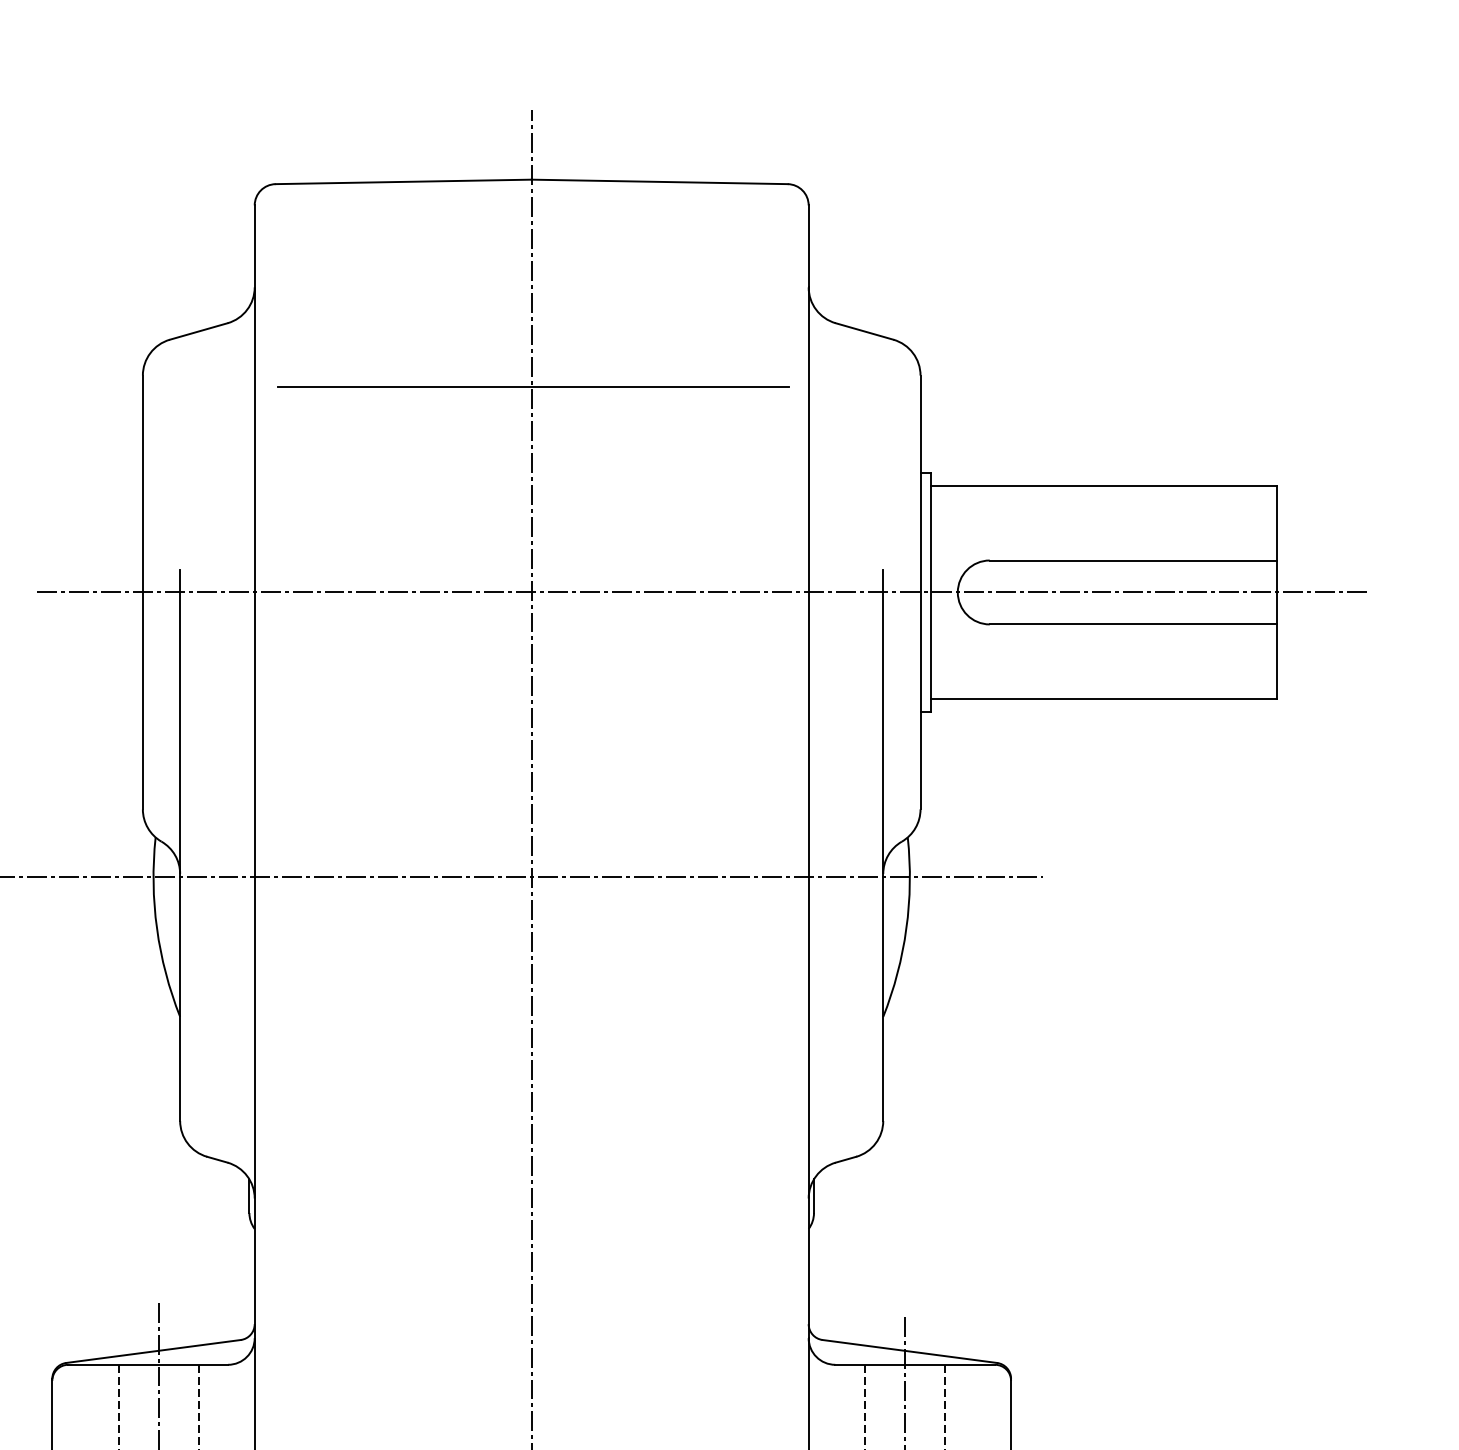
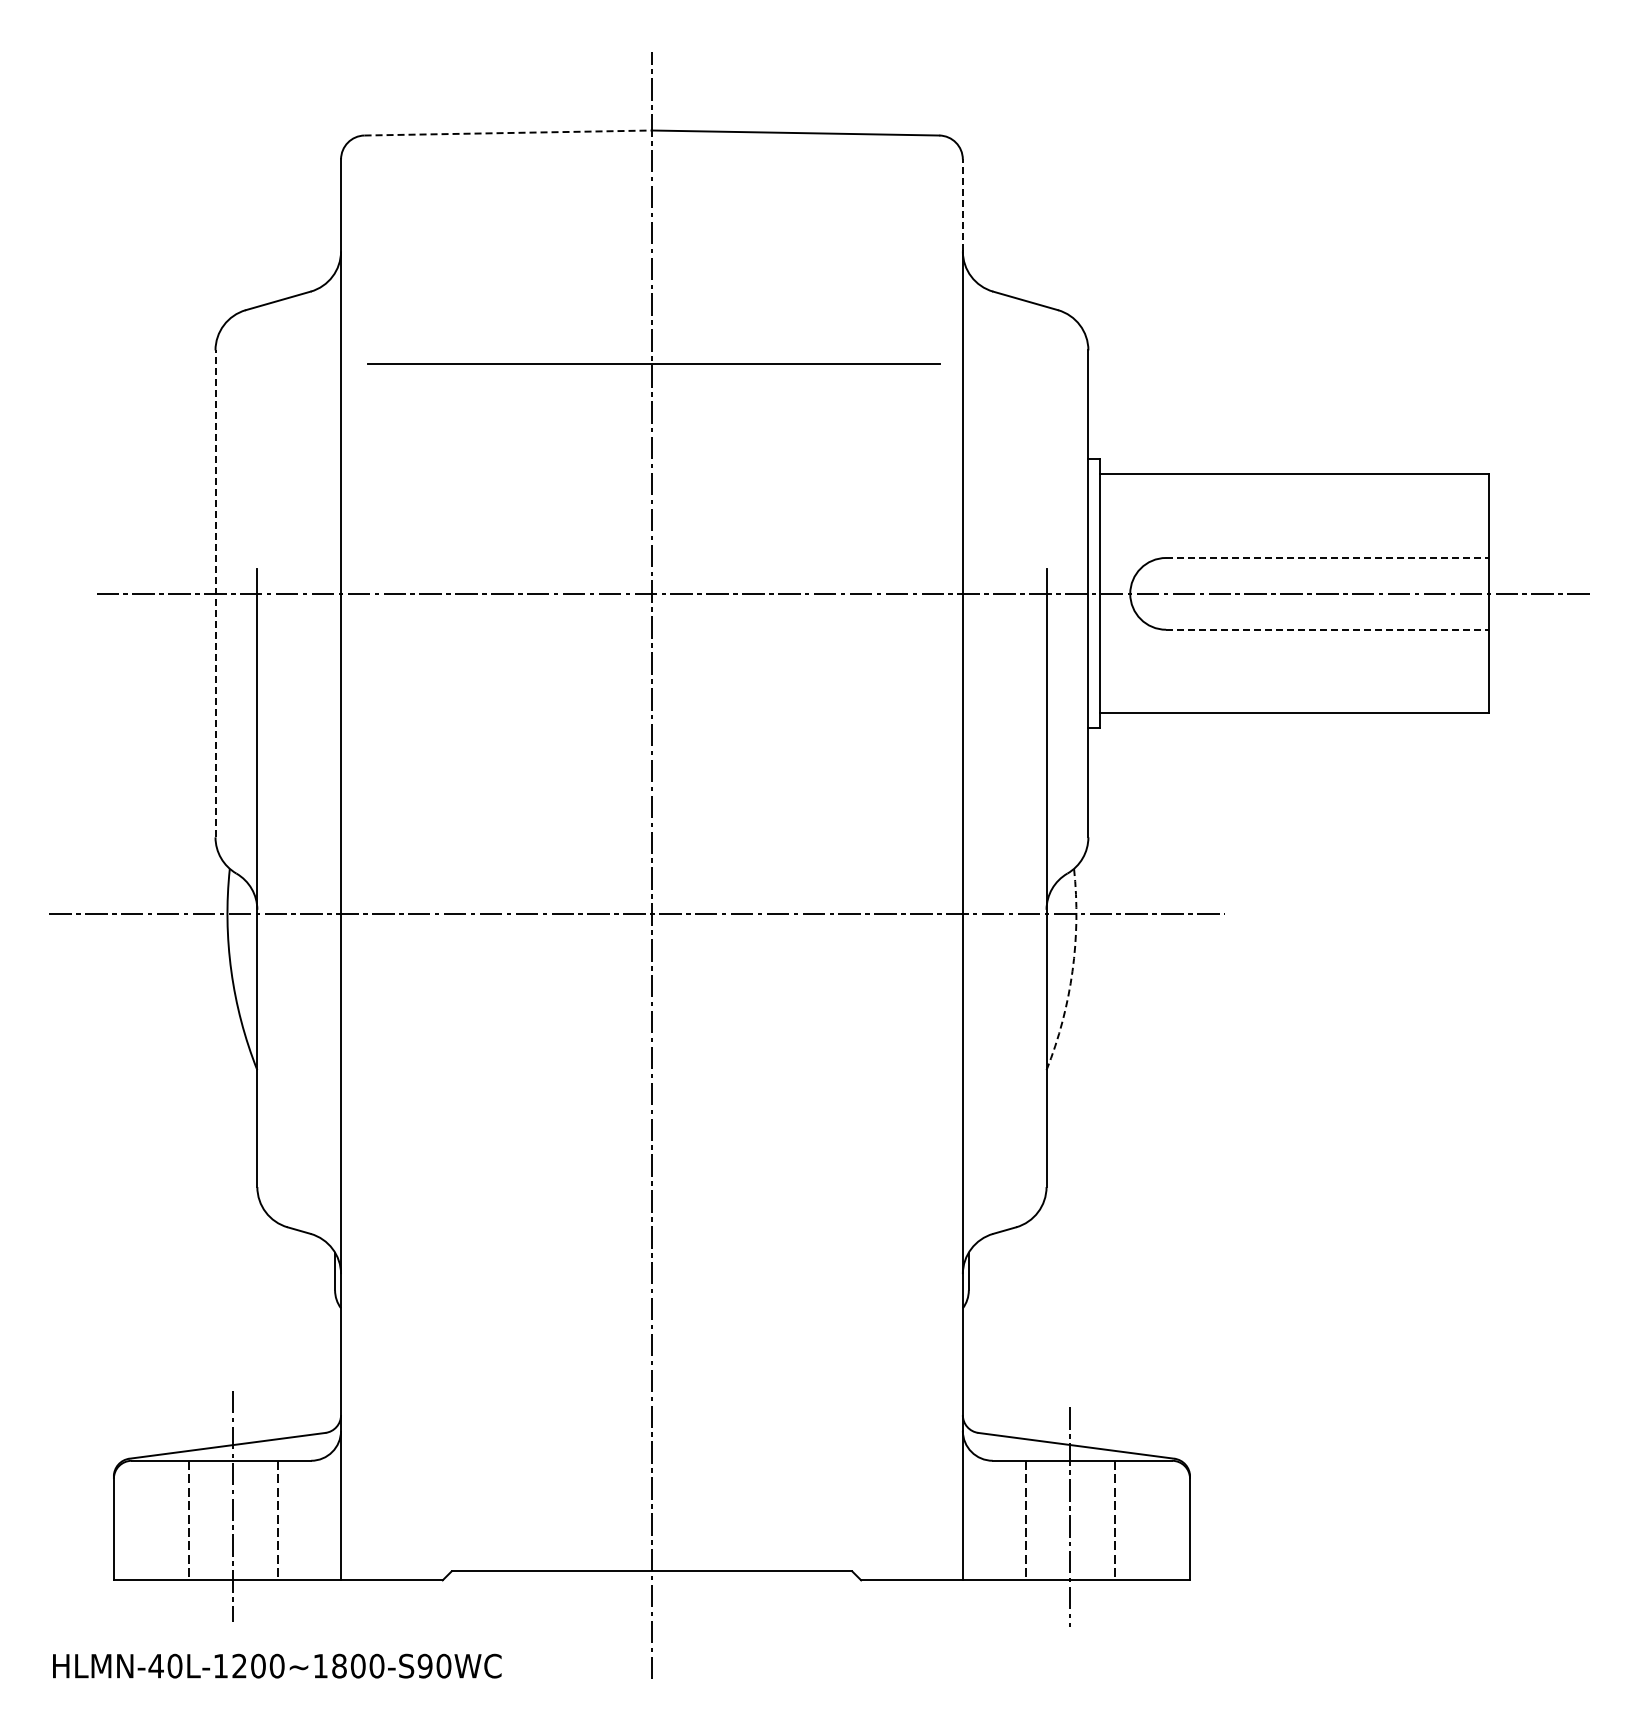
line: (403, 182) -> (508, 133), solid -> dashed
line: (808, 246) -> (962, 205), solid -> dashed
line: (1134, 560) -> (1328, 557), solid -> dashed
line: (142, 592) -> (215, 593), solid -> dashed
line: (1134, 624) -> (1328, 629), solid -> dashed
arc: (906, 928) -> (1072, 971), solid -> dashed

